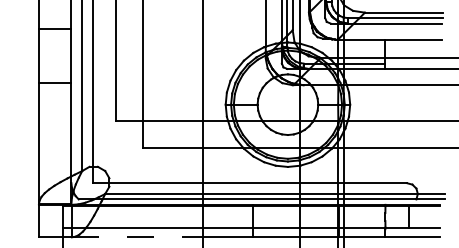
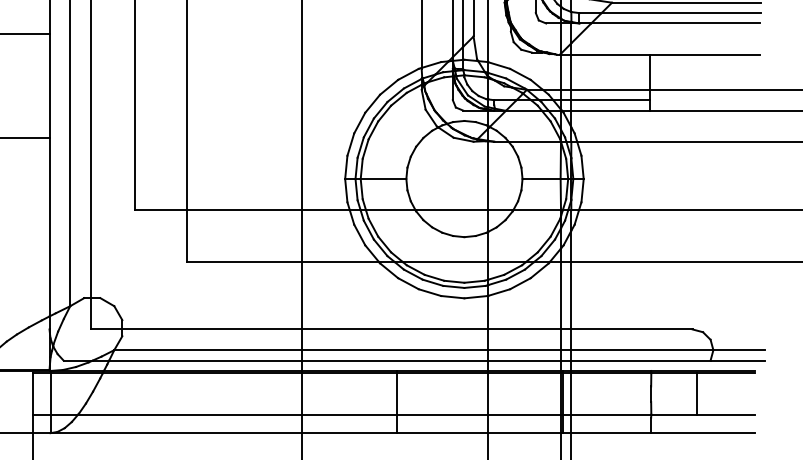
line: (137, 237) -> (176, 433), dashed -> solid

